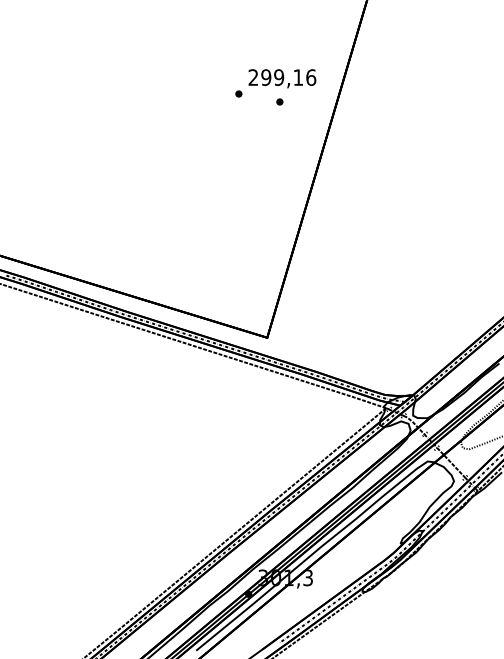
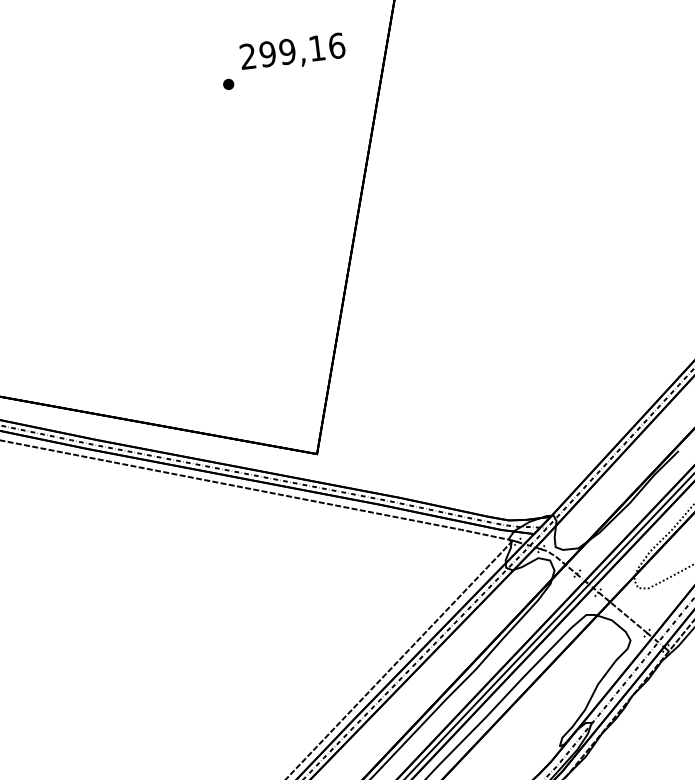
part: (279, 101) -> (292, 88), removed

